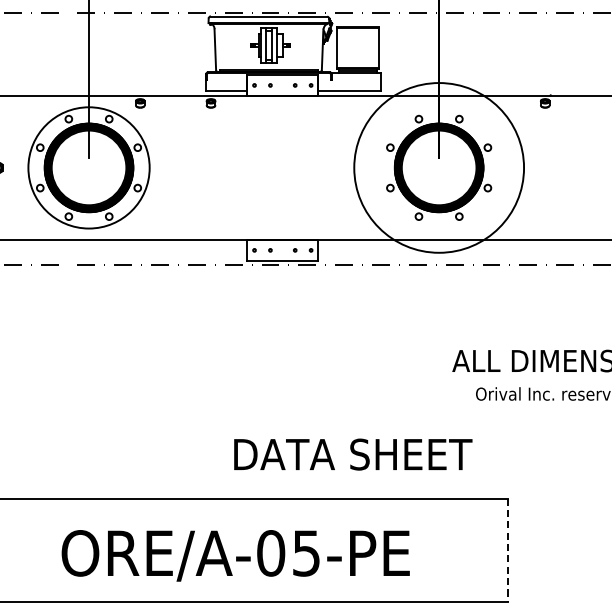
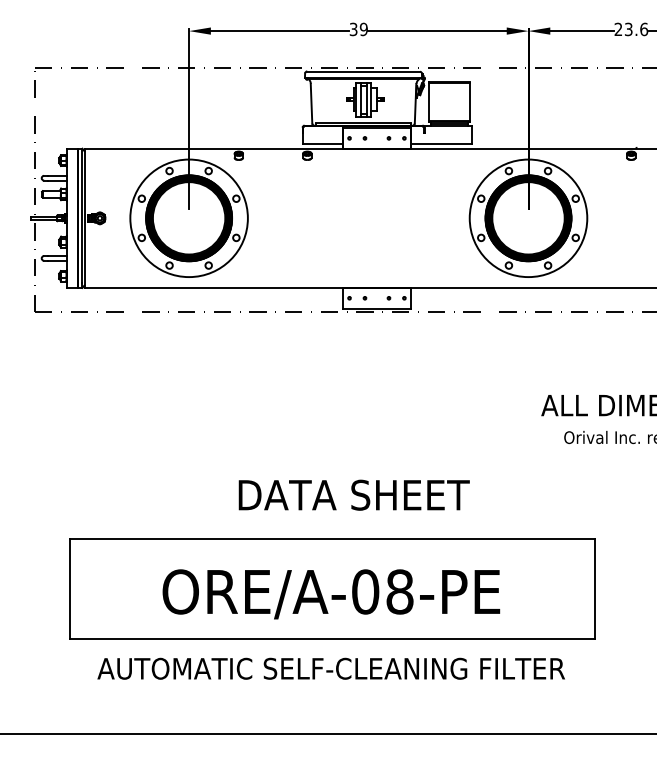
circle: (439, 168) -> (528, 218), size x0.71
text: (352, 453) -> (353, 494), moved
line: (508, 550) -> (595, 589), dashed -> solid
text: (306, 552) -> (399, 591), ORE/A-05-PE -> ORE/A-08-PE

